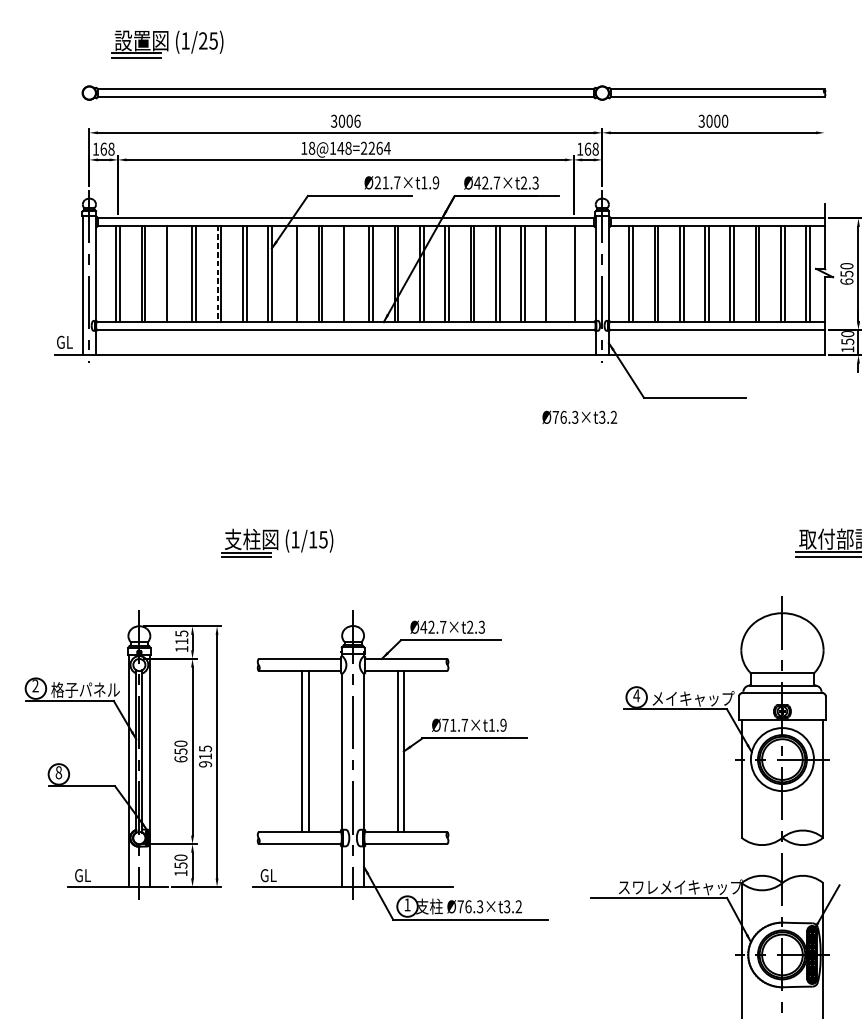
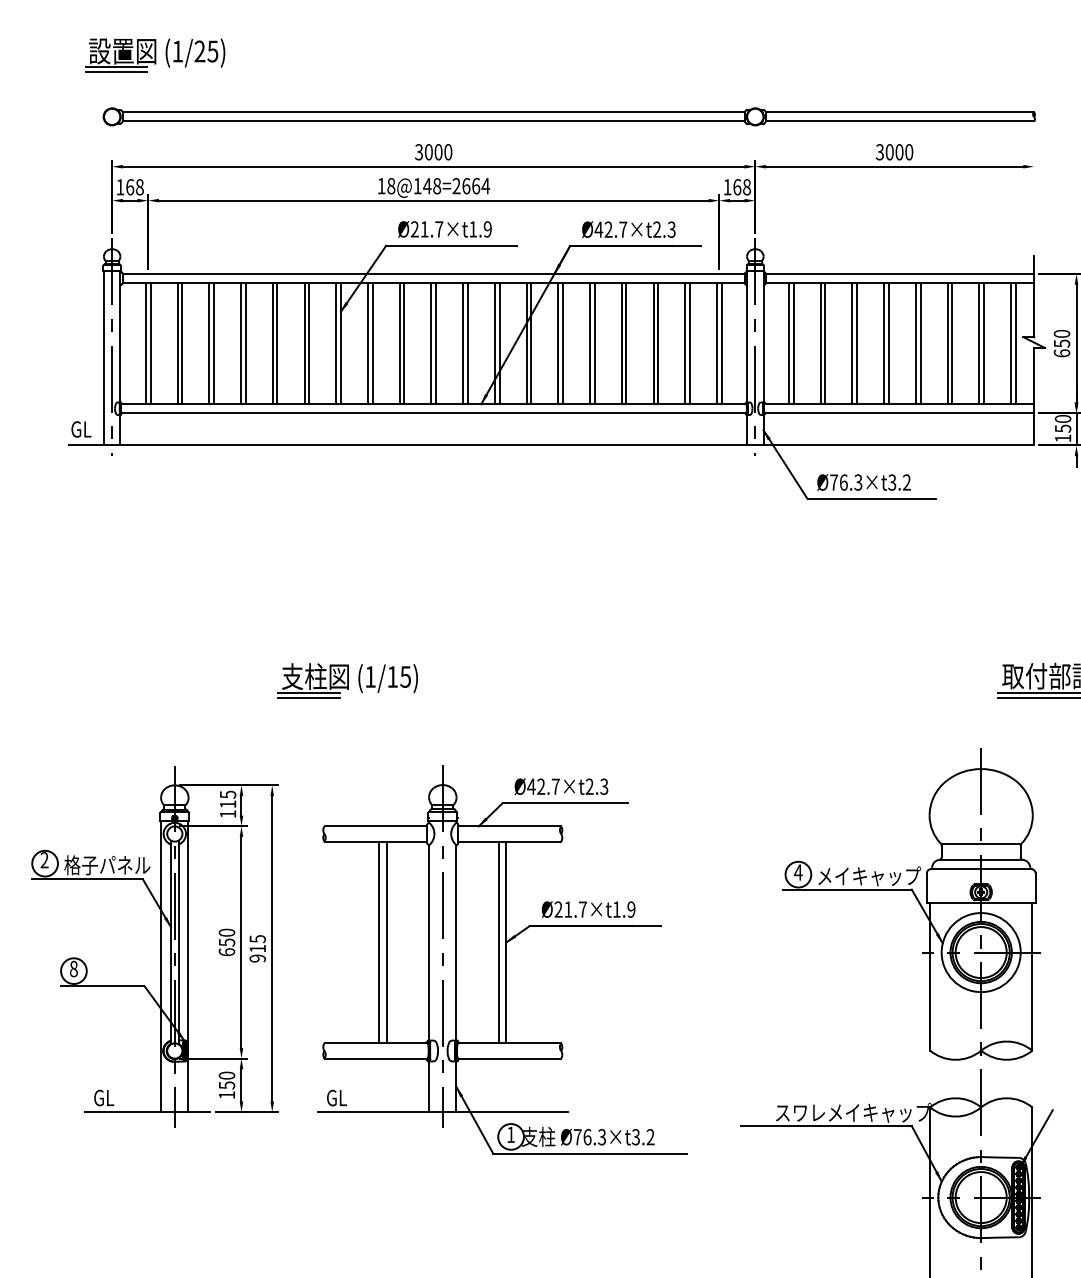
part: (167, 44) -> (155, 55), moved
text: (357, 121) -> (448, 152), 3006 -> 3000
text: (371, 147) -> (466, 185), 18@148=2264 -> 18@148=2664
text: (401, 182) -> (444, 229), moved
line: (170, 273) -> (213, 343), added
line: (217, 273) -> (272, 343), dashed -> solid
line: (293, 273) -> (367, 343), added
line: (348, 273) -> (436, 343), added
line: (549, 273) -> (689, 343), added
line: (571, 273) -> (716, 343), added
text: (579, 417) -> (863, 482), moved
text: (445, 725) -> (558, 909), Ø71.7×t1.9 -> Ø21.7×t1.9

